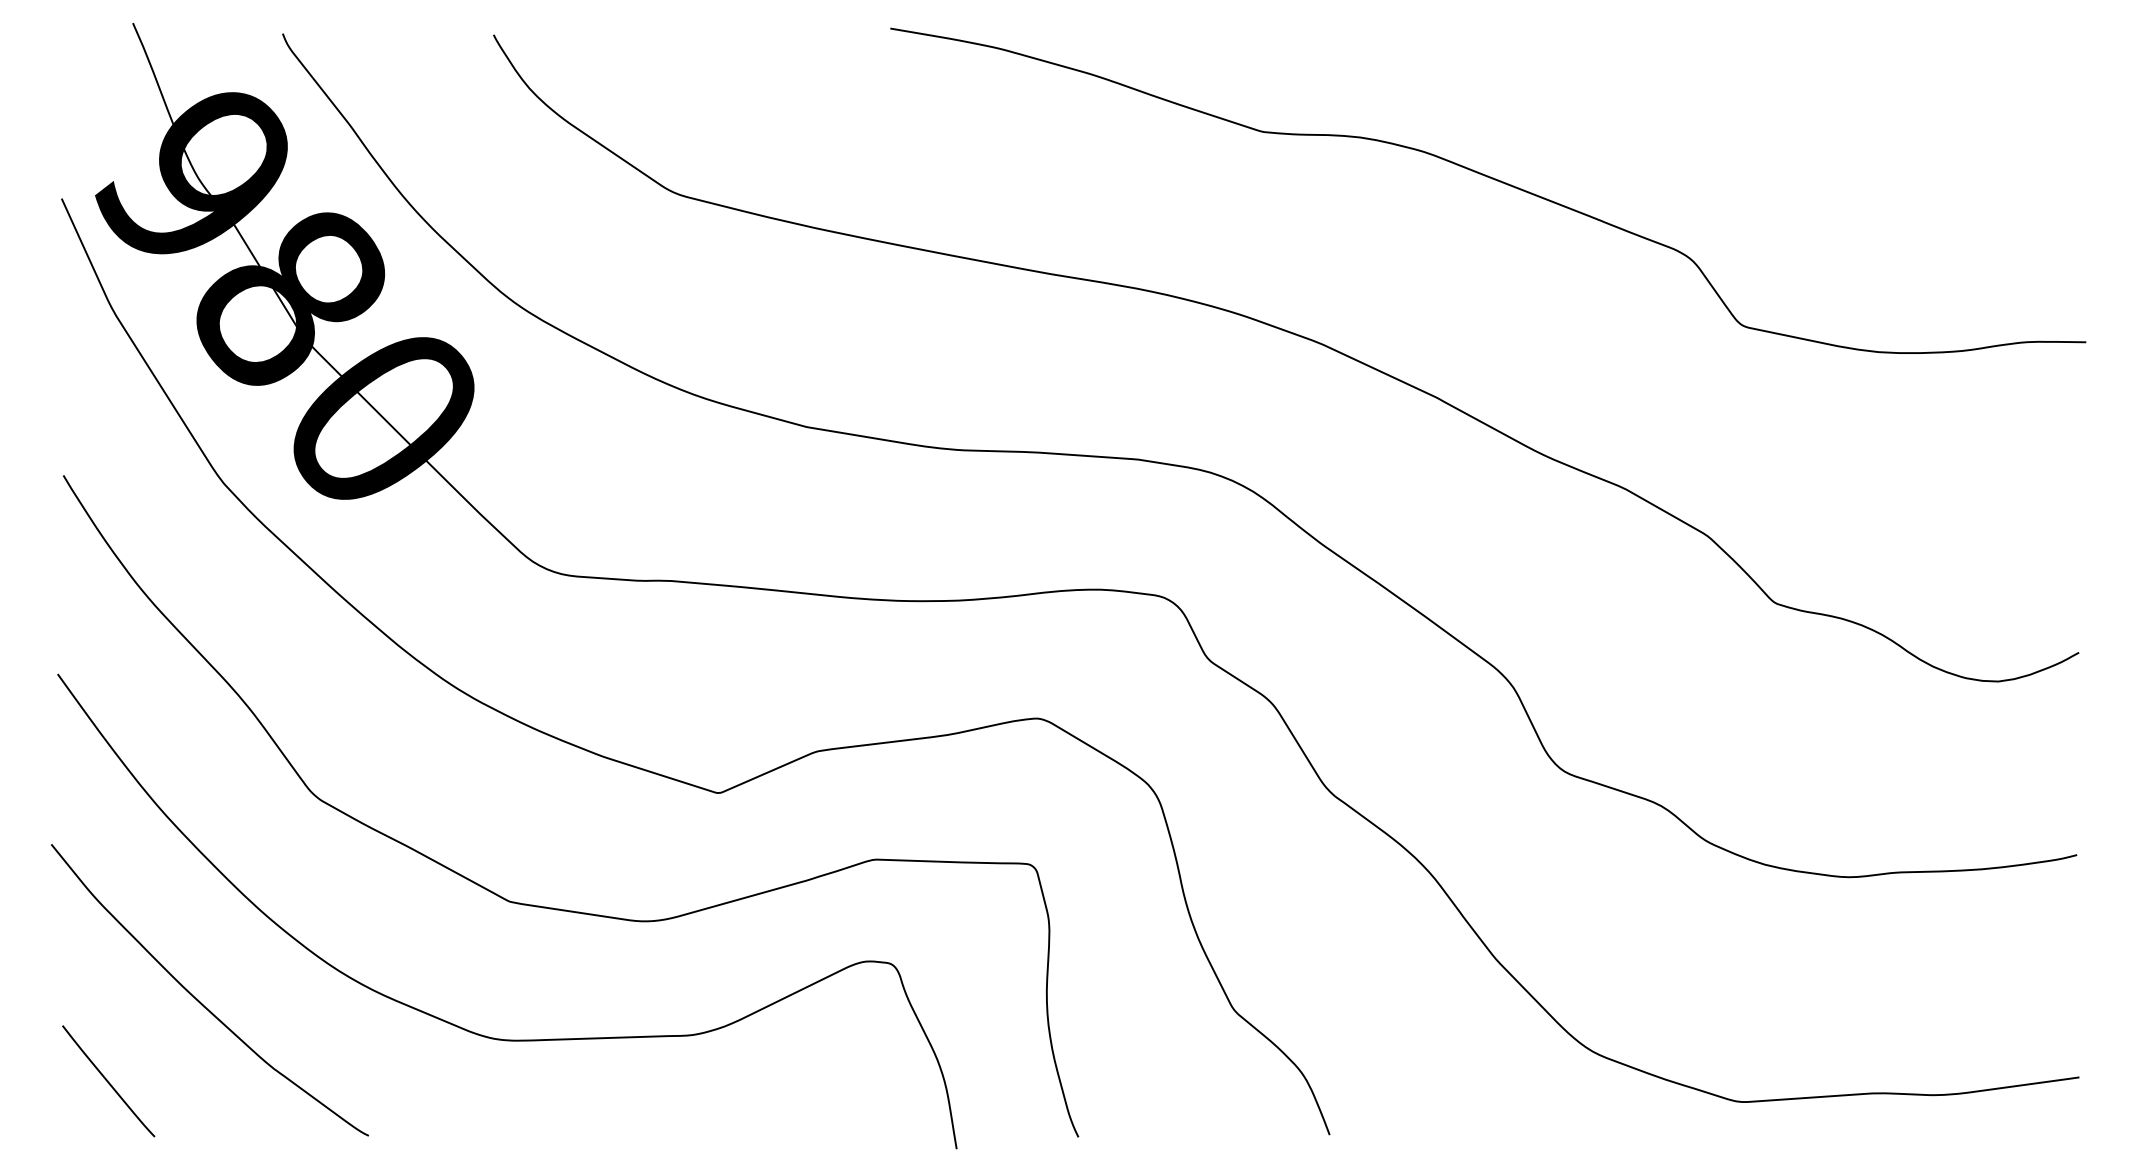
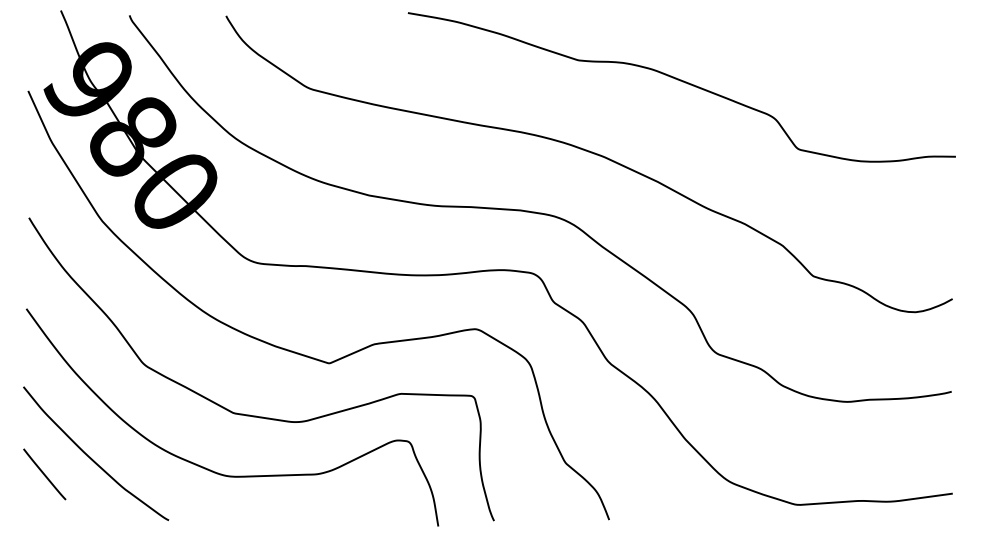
line: (108, 1081) -> (44, 474), moved

